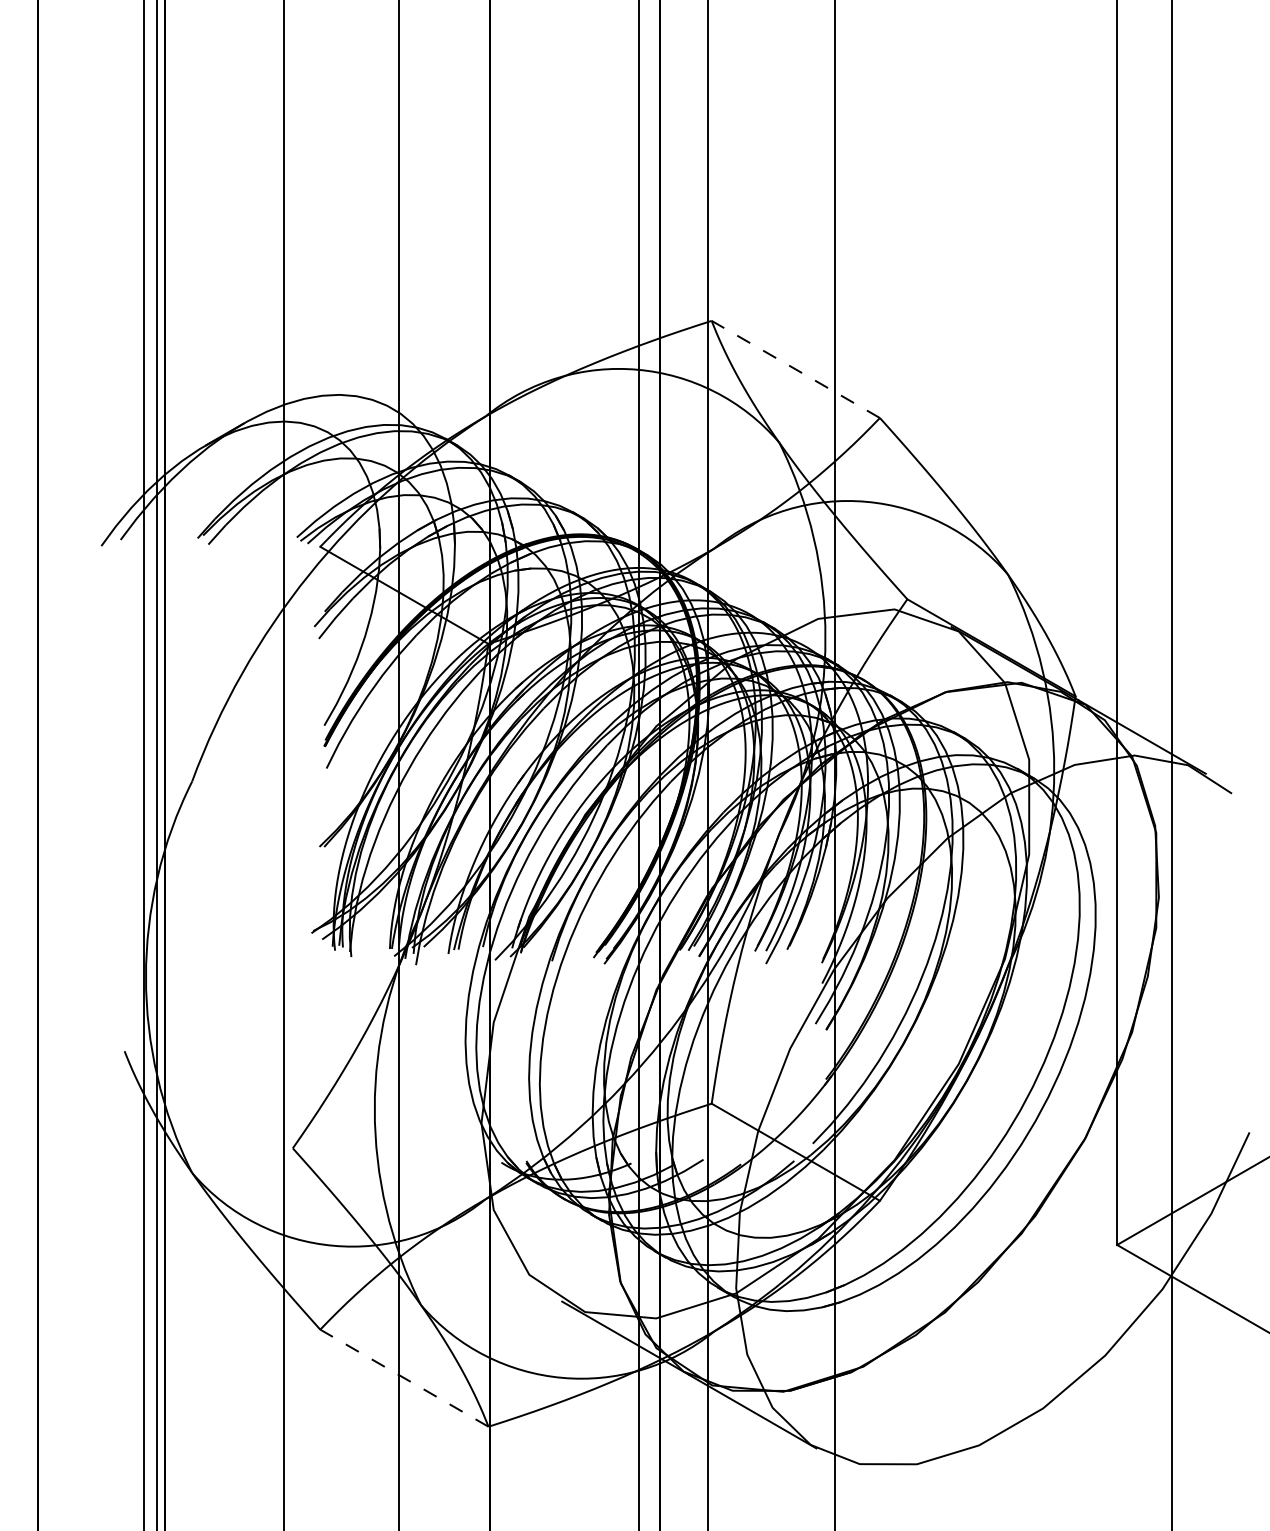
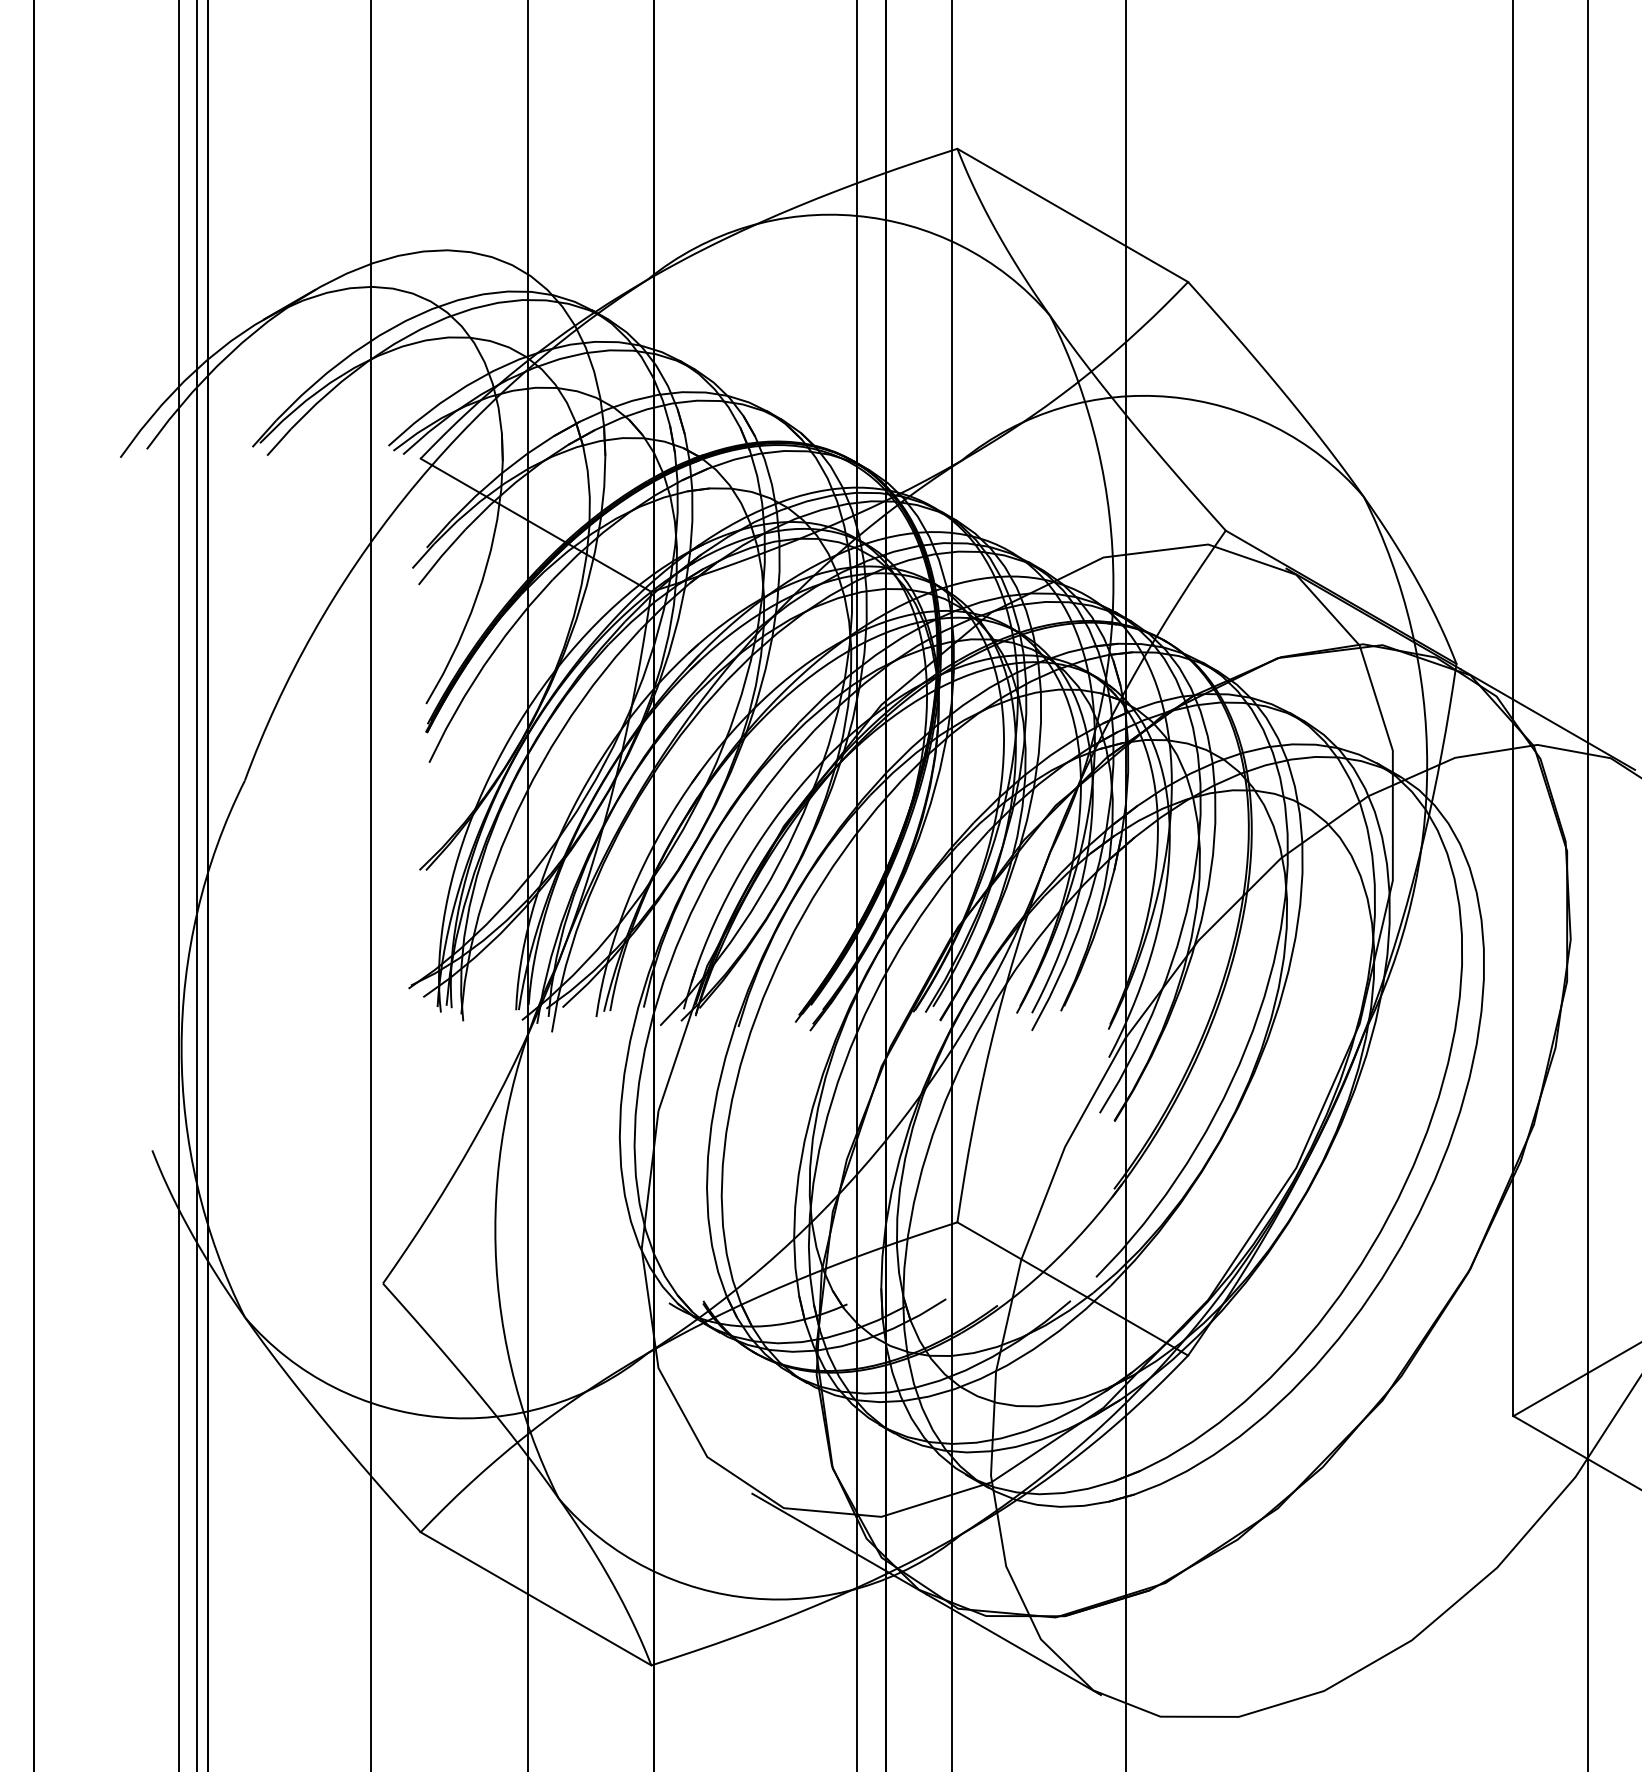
line: (795, 369) -> (1072, 215), dashed -> solid
line: (403, 1377) -> (534, 1597), dashed -> solid

